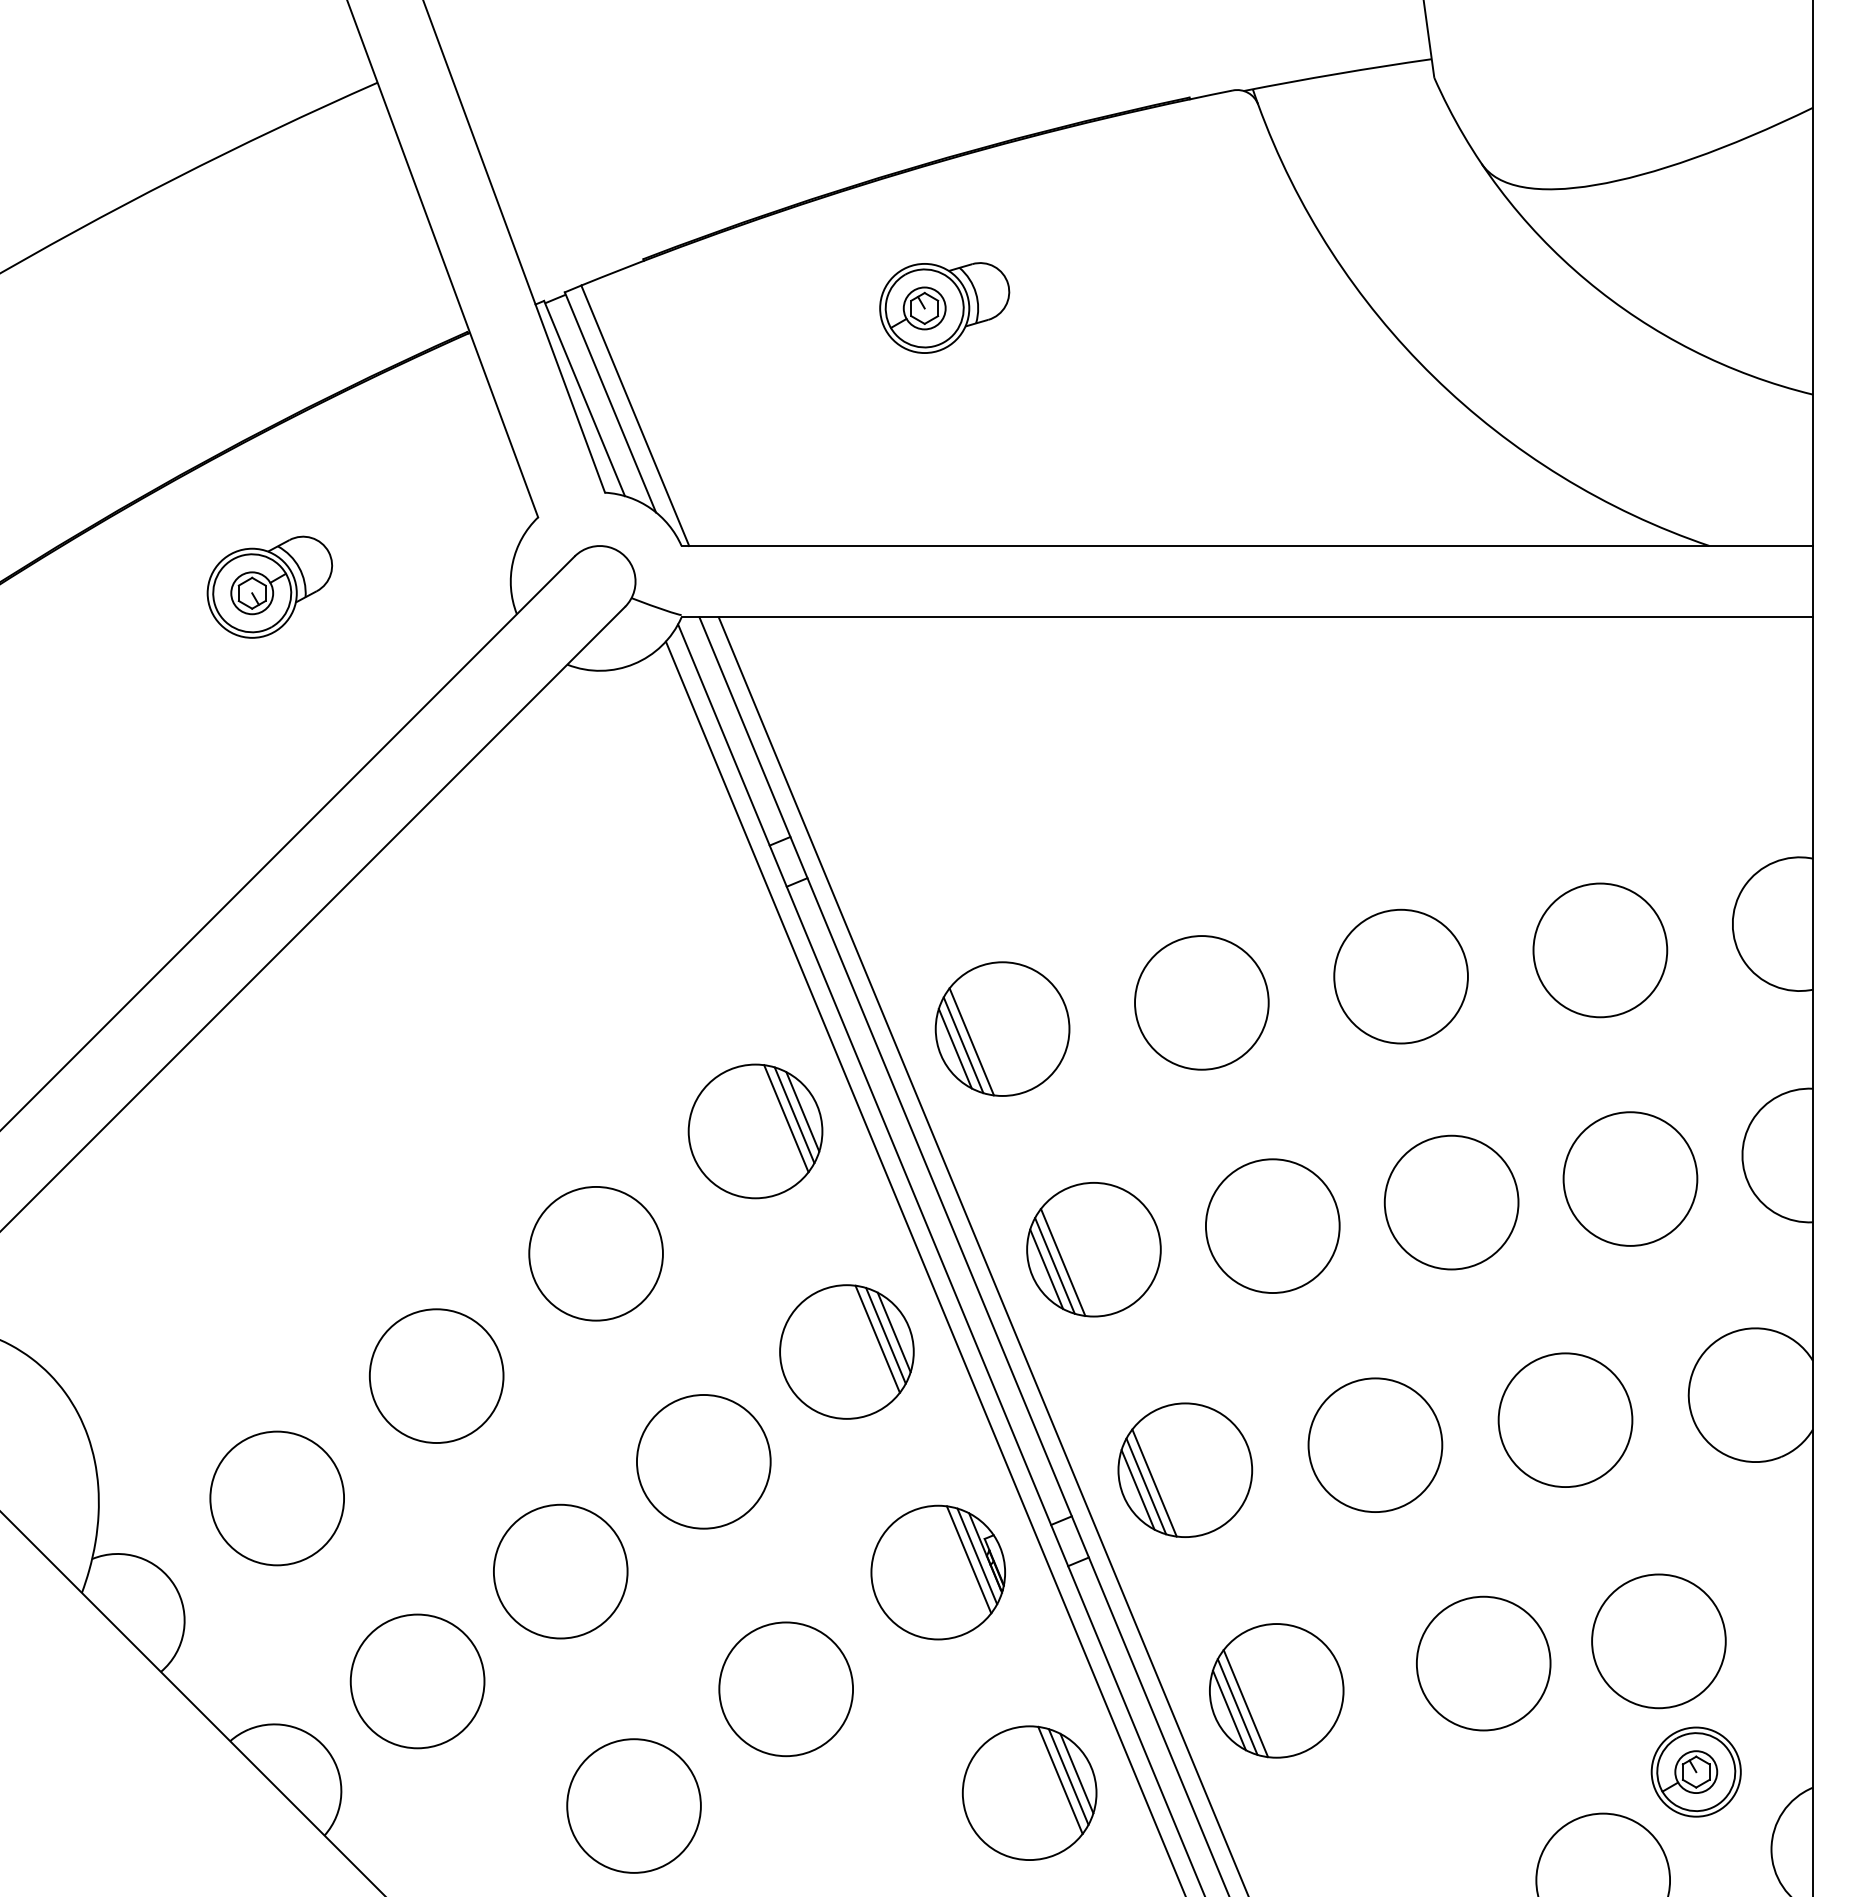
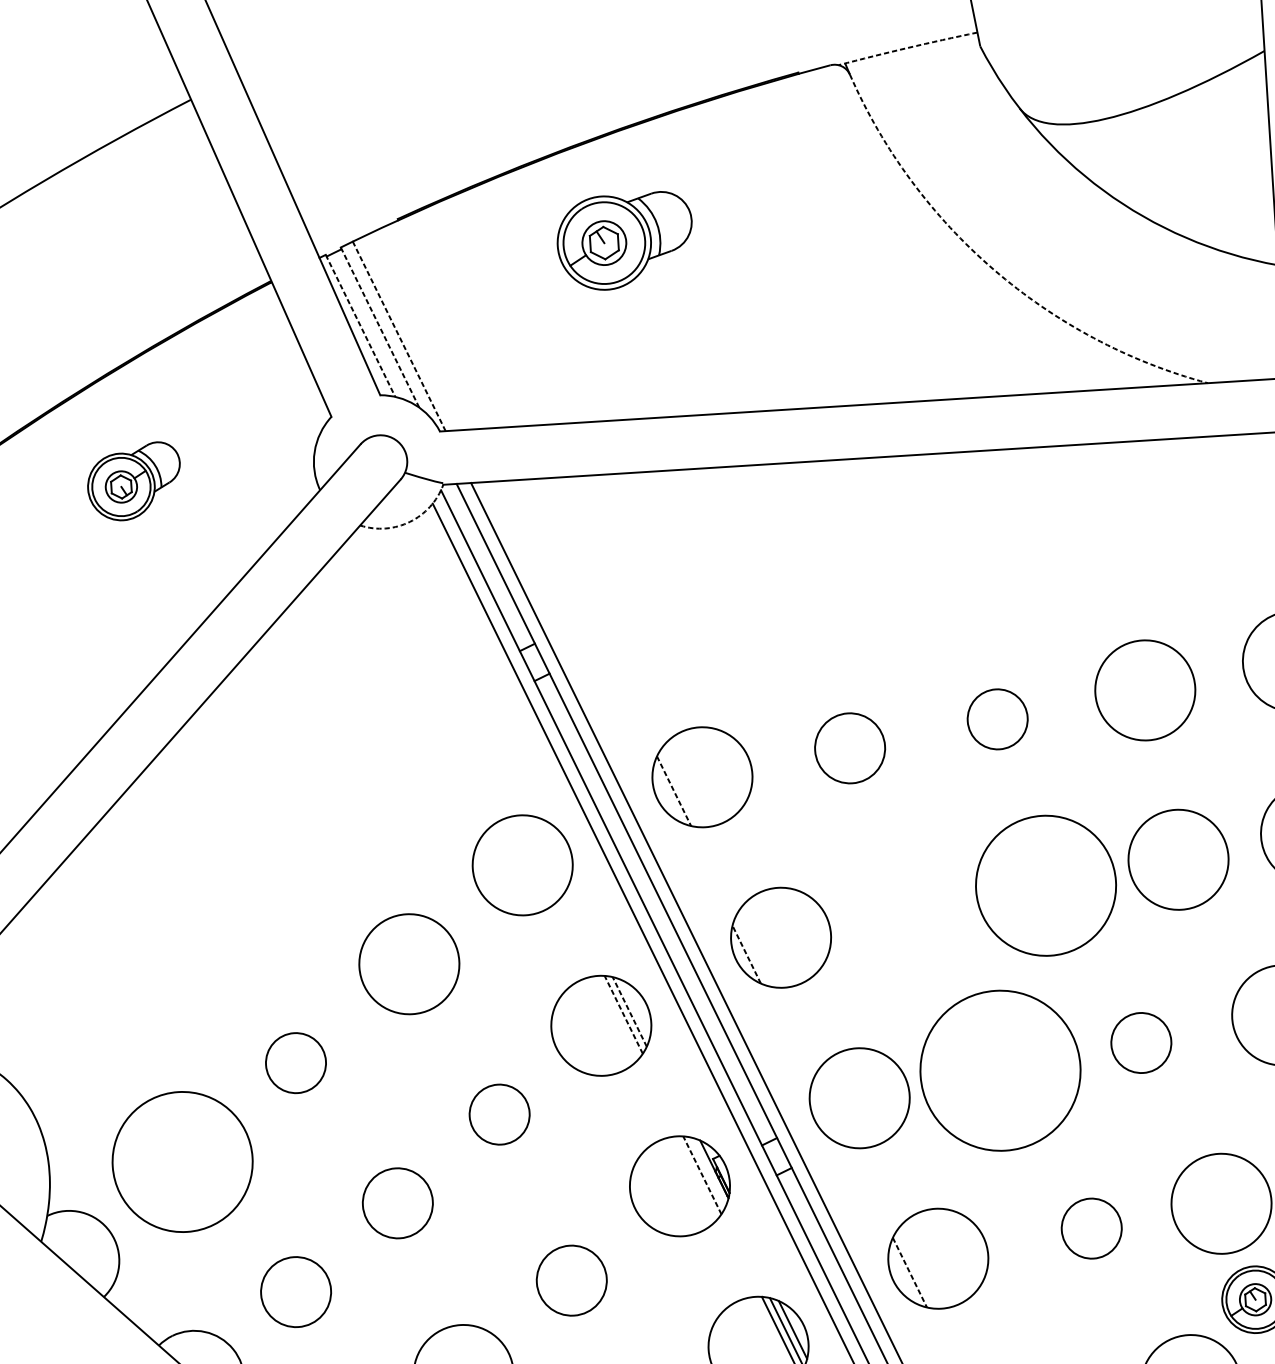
arc: (1337, 73) -> (907, 47), solid -> dashed
part: (944, 307) -> (625, 240), size x1.4
arc: (1433, 376) -> (993, 269), solid -> dashed
line: (584, 398) -> (360, 325), solid -> dashed
line: (610, 401) -> (380, 326), solid -> dashed
line: (635, 415) -> (399, 336), solid -> dashed
arc: (634, 664) -> (410, 522), solid -> dashed
circle: (1400, 976) -> (997, 719), size x0.6
circle: (1201, 1002) -> (849, 748), size x0.7
line: (971, 1041) -> (679, 788), removed
line: (963, 1045) -> (674, 791), solid -> dashed
line: (954, 1048) -> (667, 794), removed
line: (802, 1111) -> (556, 848), removed
line: (794, 1115) -> (551, 851), removed
line: (786, 1118) -> (545, 854), removed
circle: (1451, 1202) -> (1045, 885), size x1.4
circle: (1272, 1225) -> (913, 911), removed
line: (1063, 1262) -> (758, 948), removed
line: (1054, 1265) -> (752, 951), removed
line: (1046, 1268) -> (746, 954), solid -> dashed
line: (893, 1332) -> (635, 1009), removed
line: (885, 1335) -> (629, 1011), solid -> dashed
line: (877, 1339) -> (623, 1015), solid -> dashed
circle: (436, 1375) -> (295, 1062), size x0.6
circle: (1565, 1420) -> (1141, 1043), size x0.6
circle: (1375, 1444) -> (1000, 1070), size x1.6
circle: (703, 1461) -> (499, 1114), size x0.6
line: (1154, 1482) -> (837, 1108), removed
line: (1146, 1486) -> (831, 1112), removed
line: (1137, 1489) -> (824, 1114), removed
circle: (277, 1498) -> (182, 1162), size x1.4
line: (977, 1556) -> (708, 1172), removed
line: (969, 1559) -> (702, 1175), solid -> dashed
circle: (560, 1571) -> (397, 1203), size x0.7
circle: (1483, 1663) -> (1091, 1228), size x0.6
circle: (417, 1681) -> (296, 1292), size x0.7
circle: (786, 1689) -> (572, 1280), size x0.7
line: (1245, 1703) -> (915, 1269), removed
line: (1237, 1707) -> (909, 1273), solid -> dashed
line: (1228, 1710) -> (903, 1275), removed

